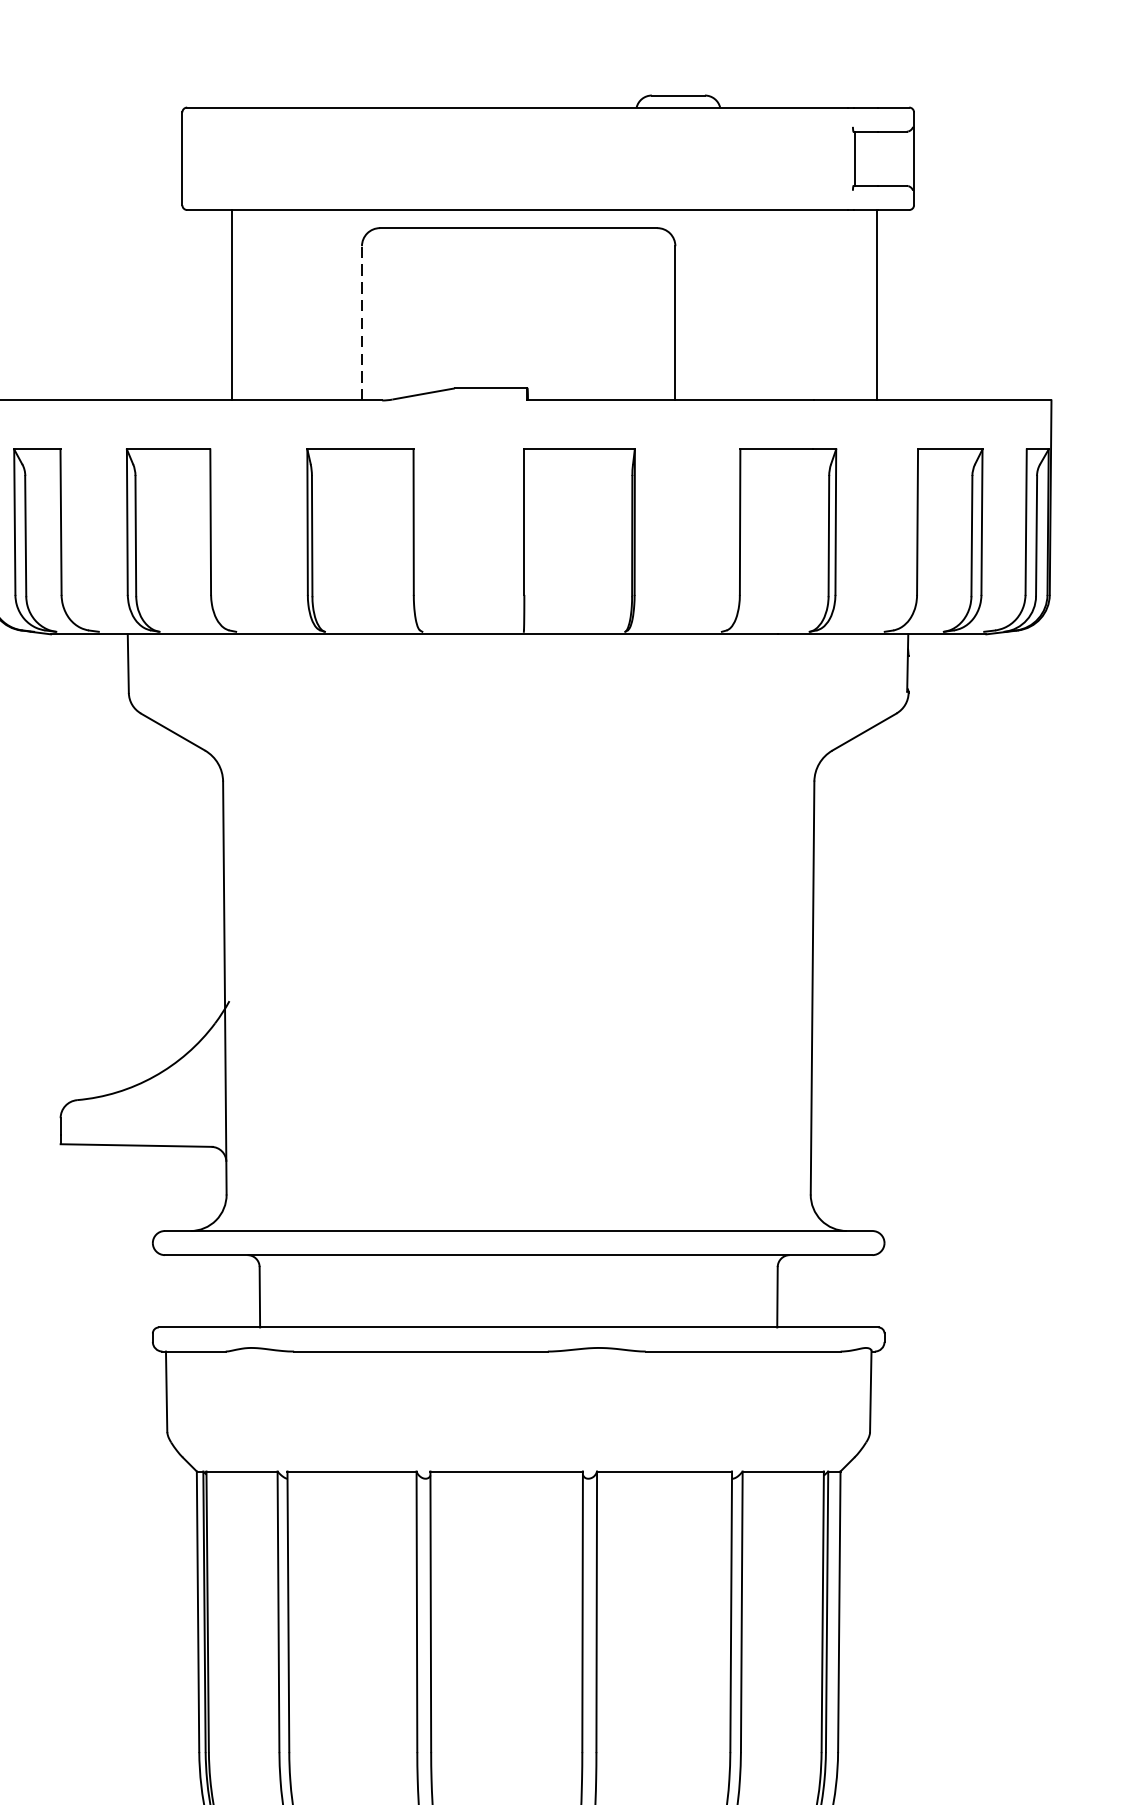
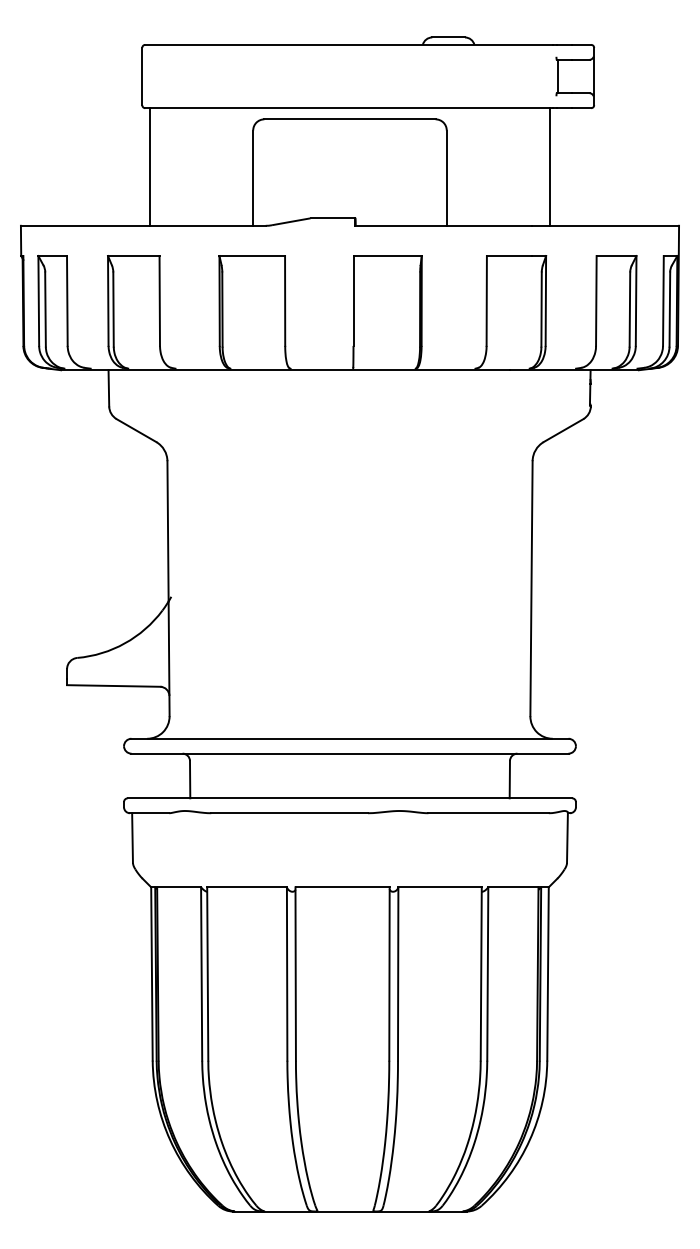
line: (231, 304) -> (149, 166), moved
line: (877, 304) -> (550, 166), moved
line: (362, 323) -> (253, 178), dashed -> solid

